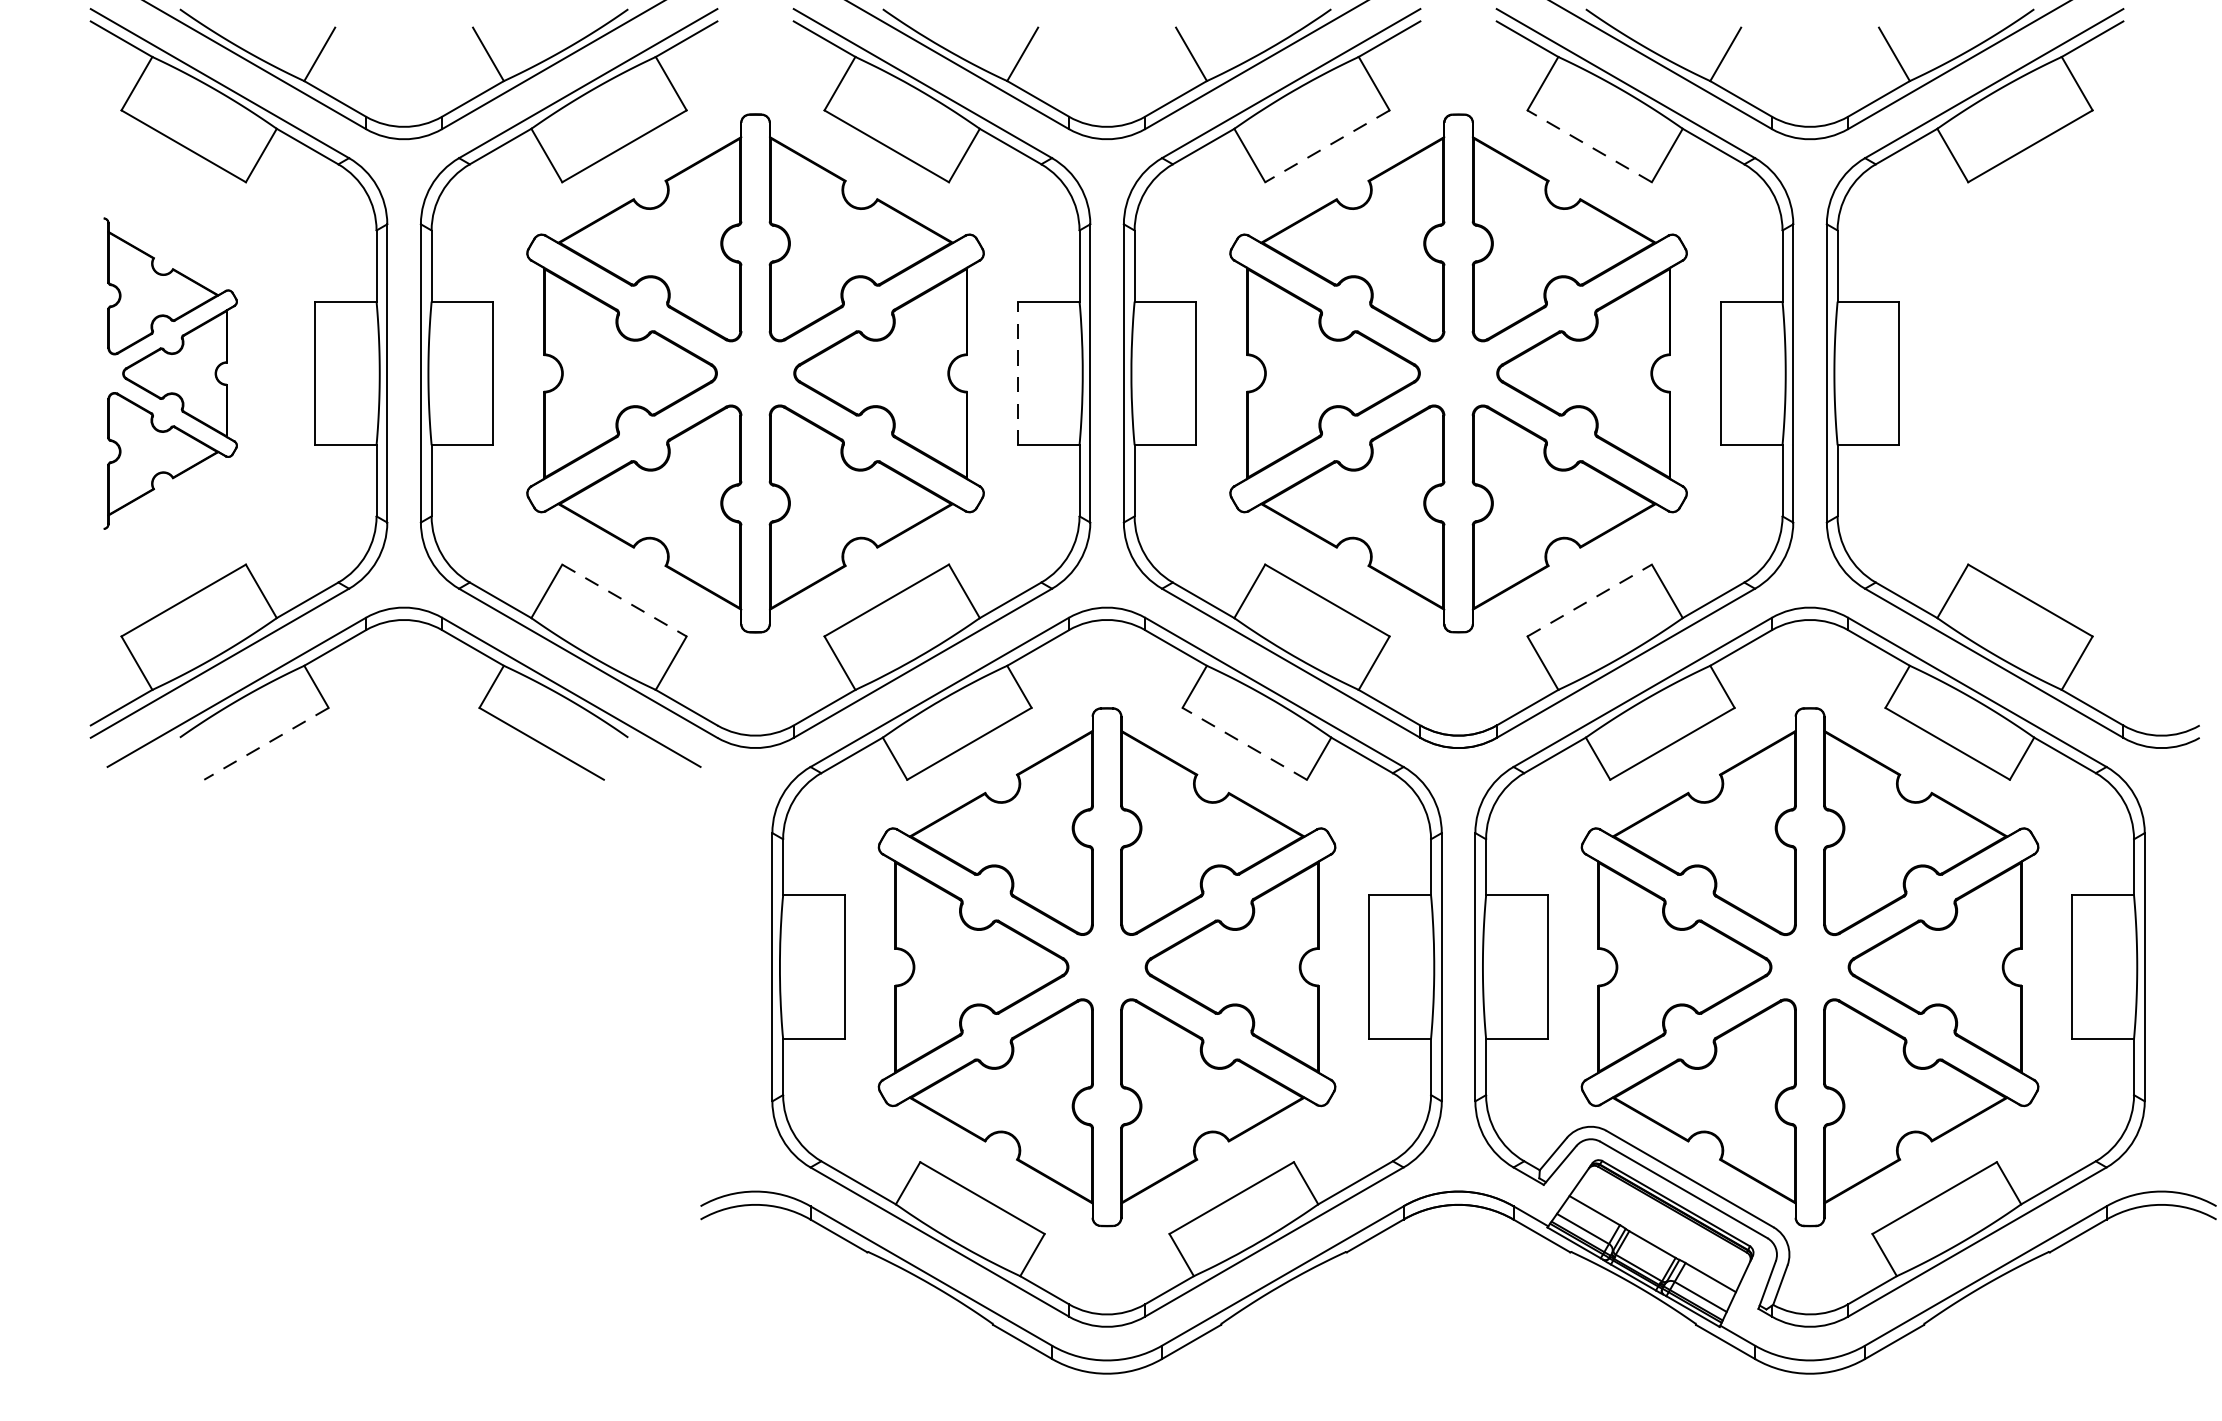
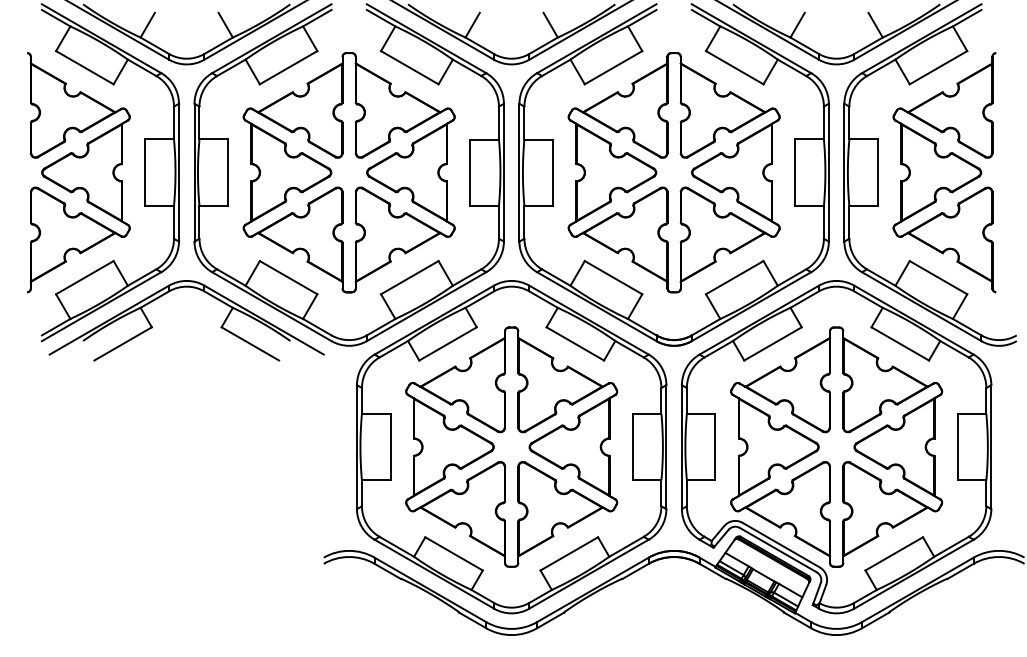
line: (1327, 145) -> (613, 67), dashed -> solid
line: (1589, 145) -> (734, 67), dashed -> solid
part: (169, 373) -> (78, 172), size x1.67
line: (1017, 373) -> (470, 172), dashed -> solid
part: (2043, 373) -> (944, 172), added
line: (626, 600) -> (289, 277), dashed -> solid
line: (1591, 600) -> (735, 277), dashed -> solid
line: (1242, 742) -> (574, 343), dashed -> solid
line: (265, 745) -> (122, 344), dashed -> solid

